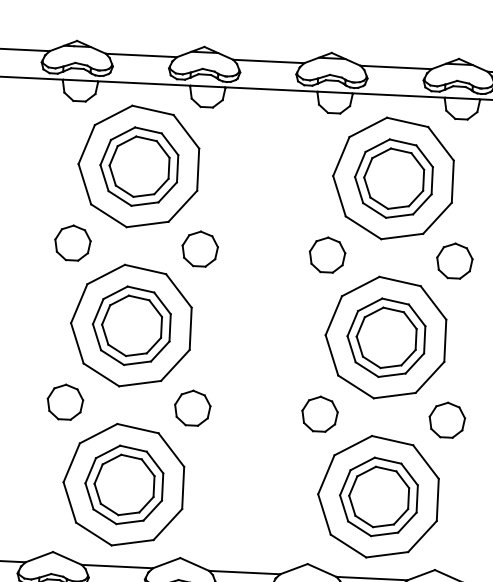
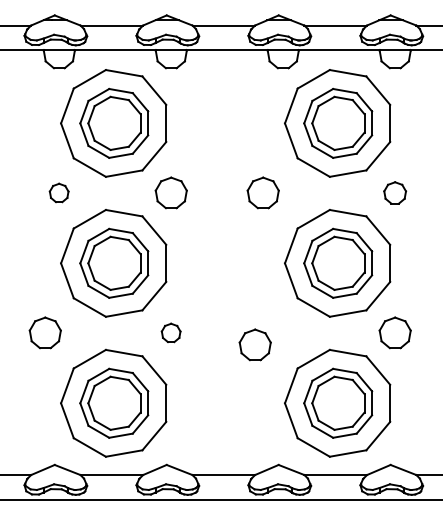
part: (71, 242) -> (58, 192), size x0.6
part: (326, 254) -> (262, 192), moved
part: (453, 260) -> (394, 192), size x0.7
part: (64, 401) -> (44, 332), moved
part: (191, 407) -> (170, 332), size x0.6
part: (319, 413) -> (254, 344), moved

